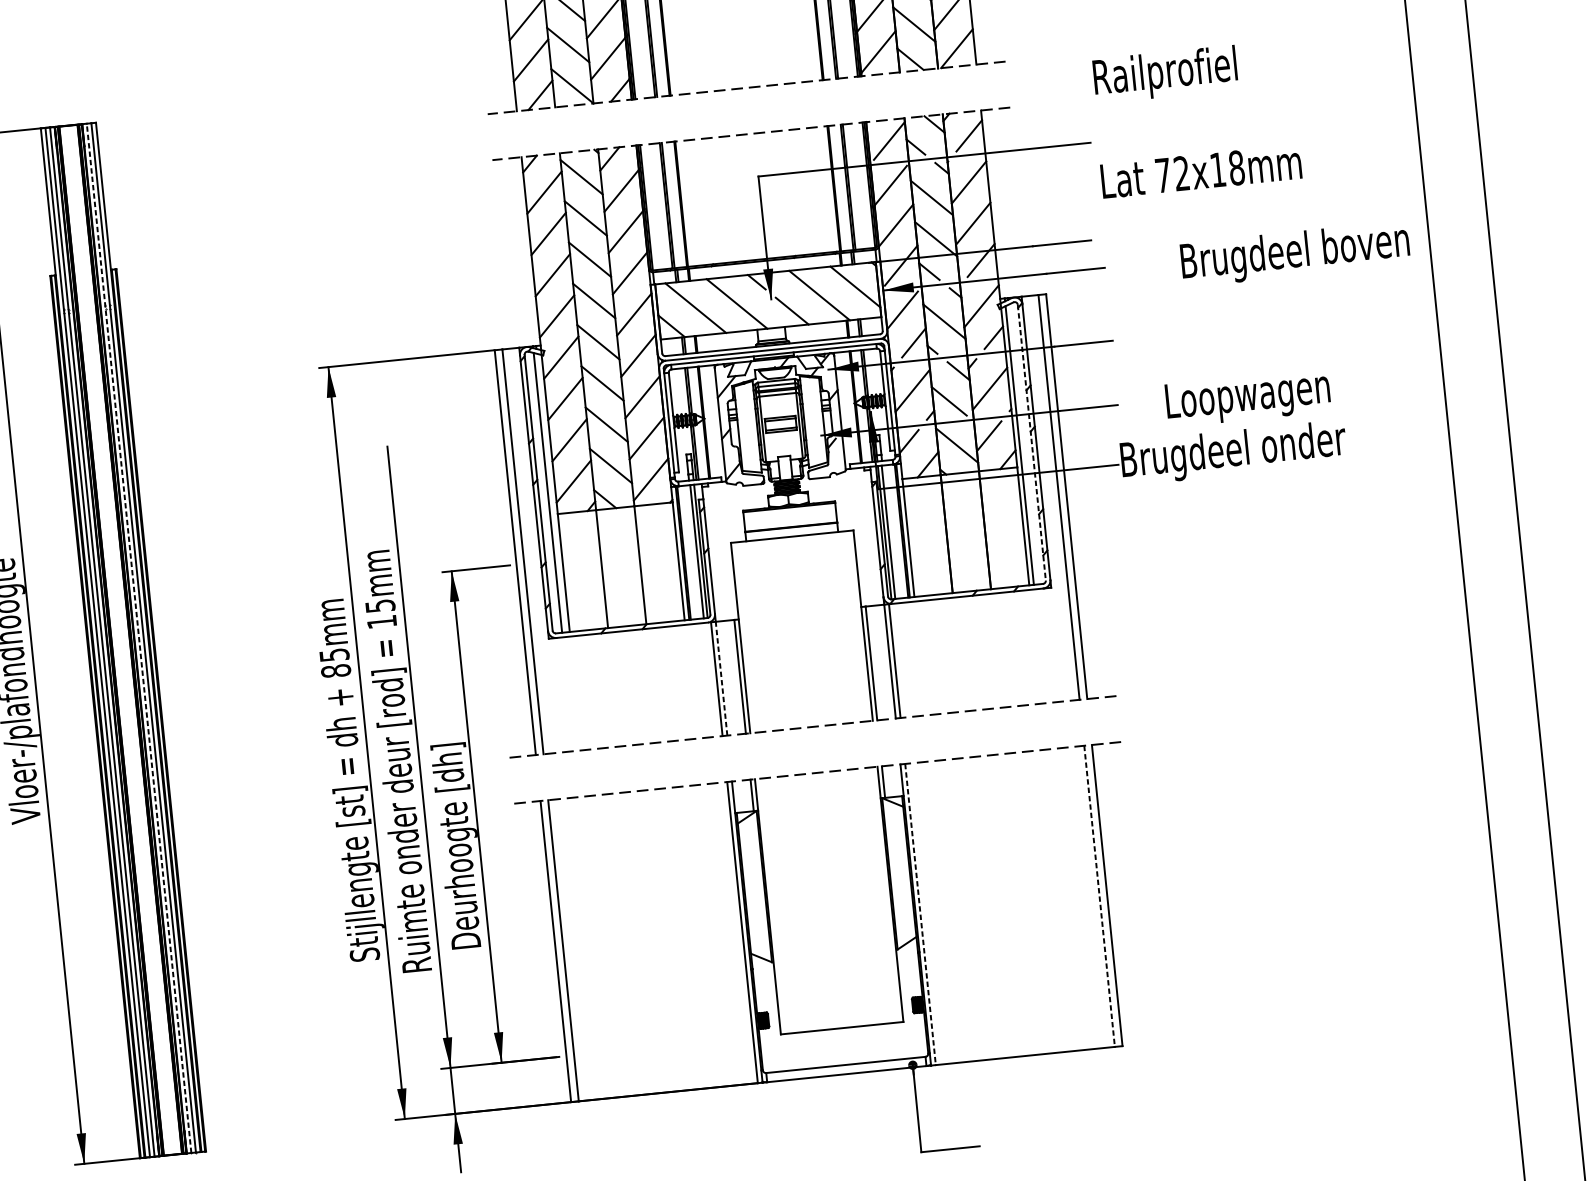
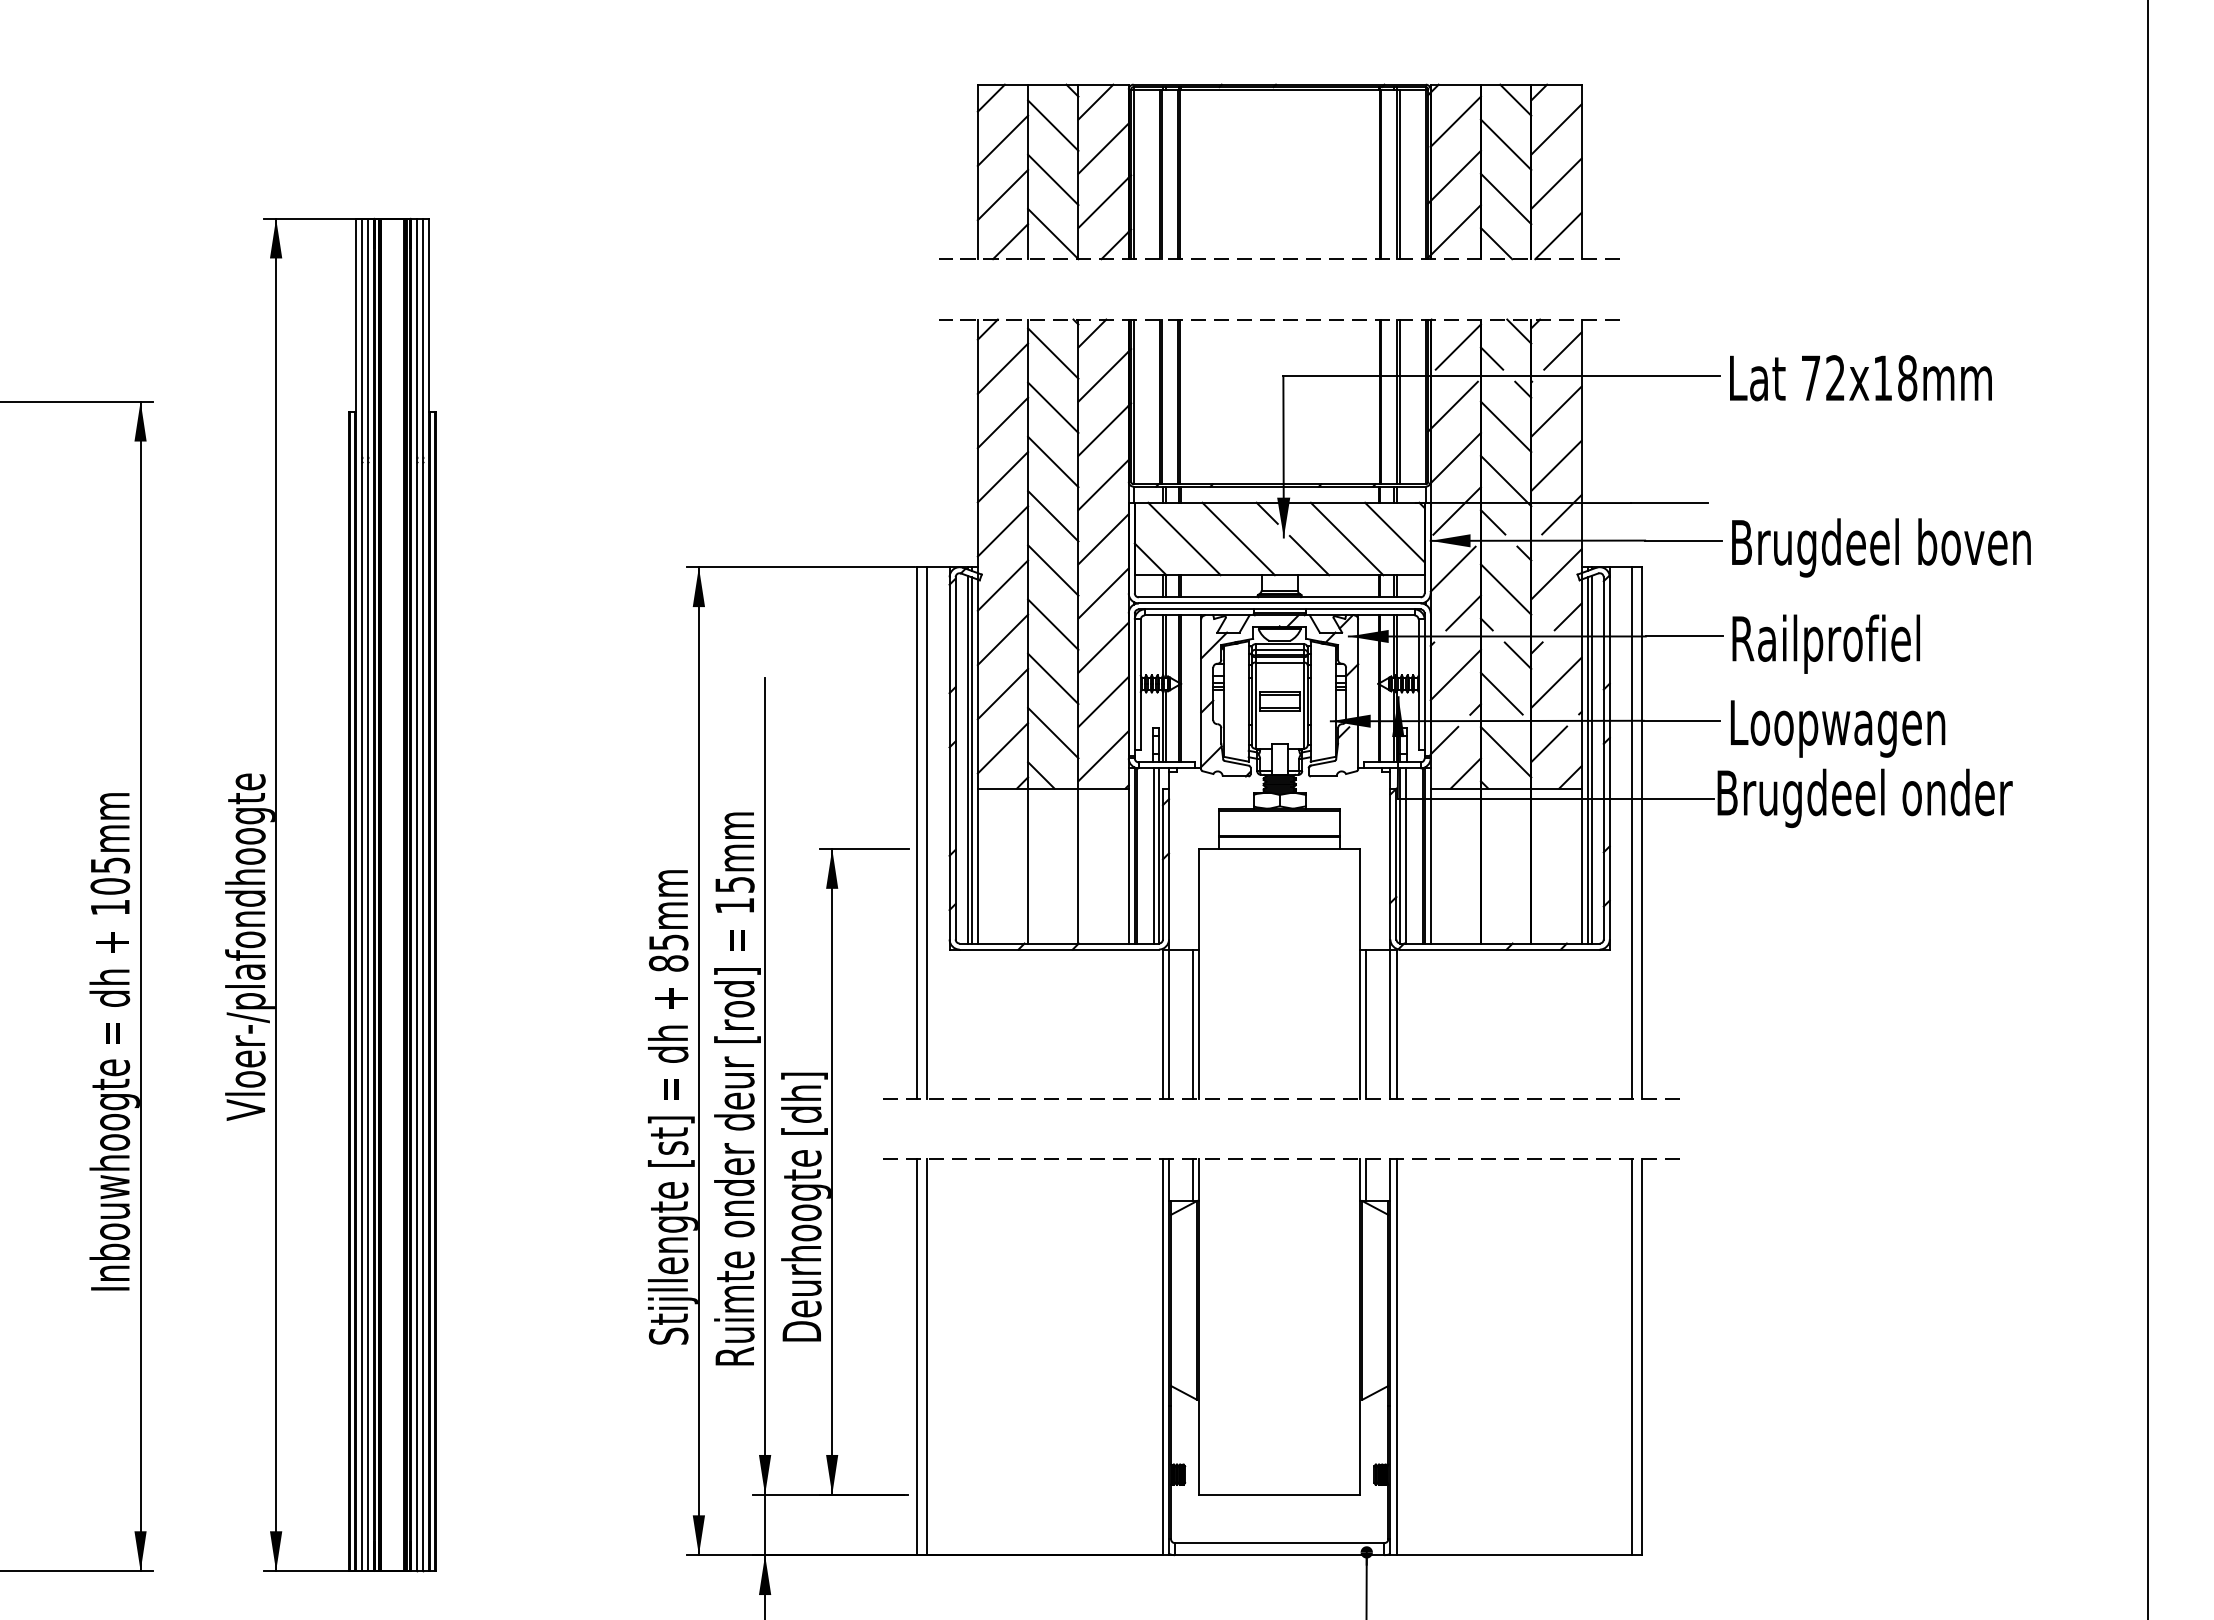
text: (1164, 74) -> (1825, 643), moved
text: (1200, 171) -> (1860, 378), moved
text: (1295, 253) -> (1881, 547), moved
text: (1247, 397) -> (1837, 728), moved
line: (1031, 442) -> (1603, 758), dashed -> solid
line: (1022, 444) -> (1591, 759), added
line: (550, 493) -> (971, 760), added
line: (138, 638) -> (416, 894), dashed -> solid
line: (721, 678) -> (1169, 1024), dashed -> solid
line: (1099, 896) -> (1631, 1357), dashed -> solid
line: (920, 914) -> (1396, 1357), dashed -> solid

